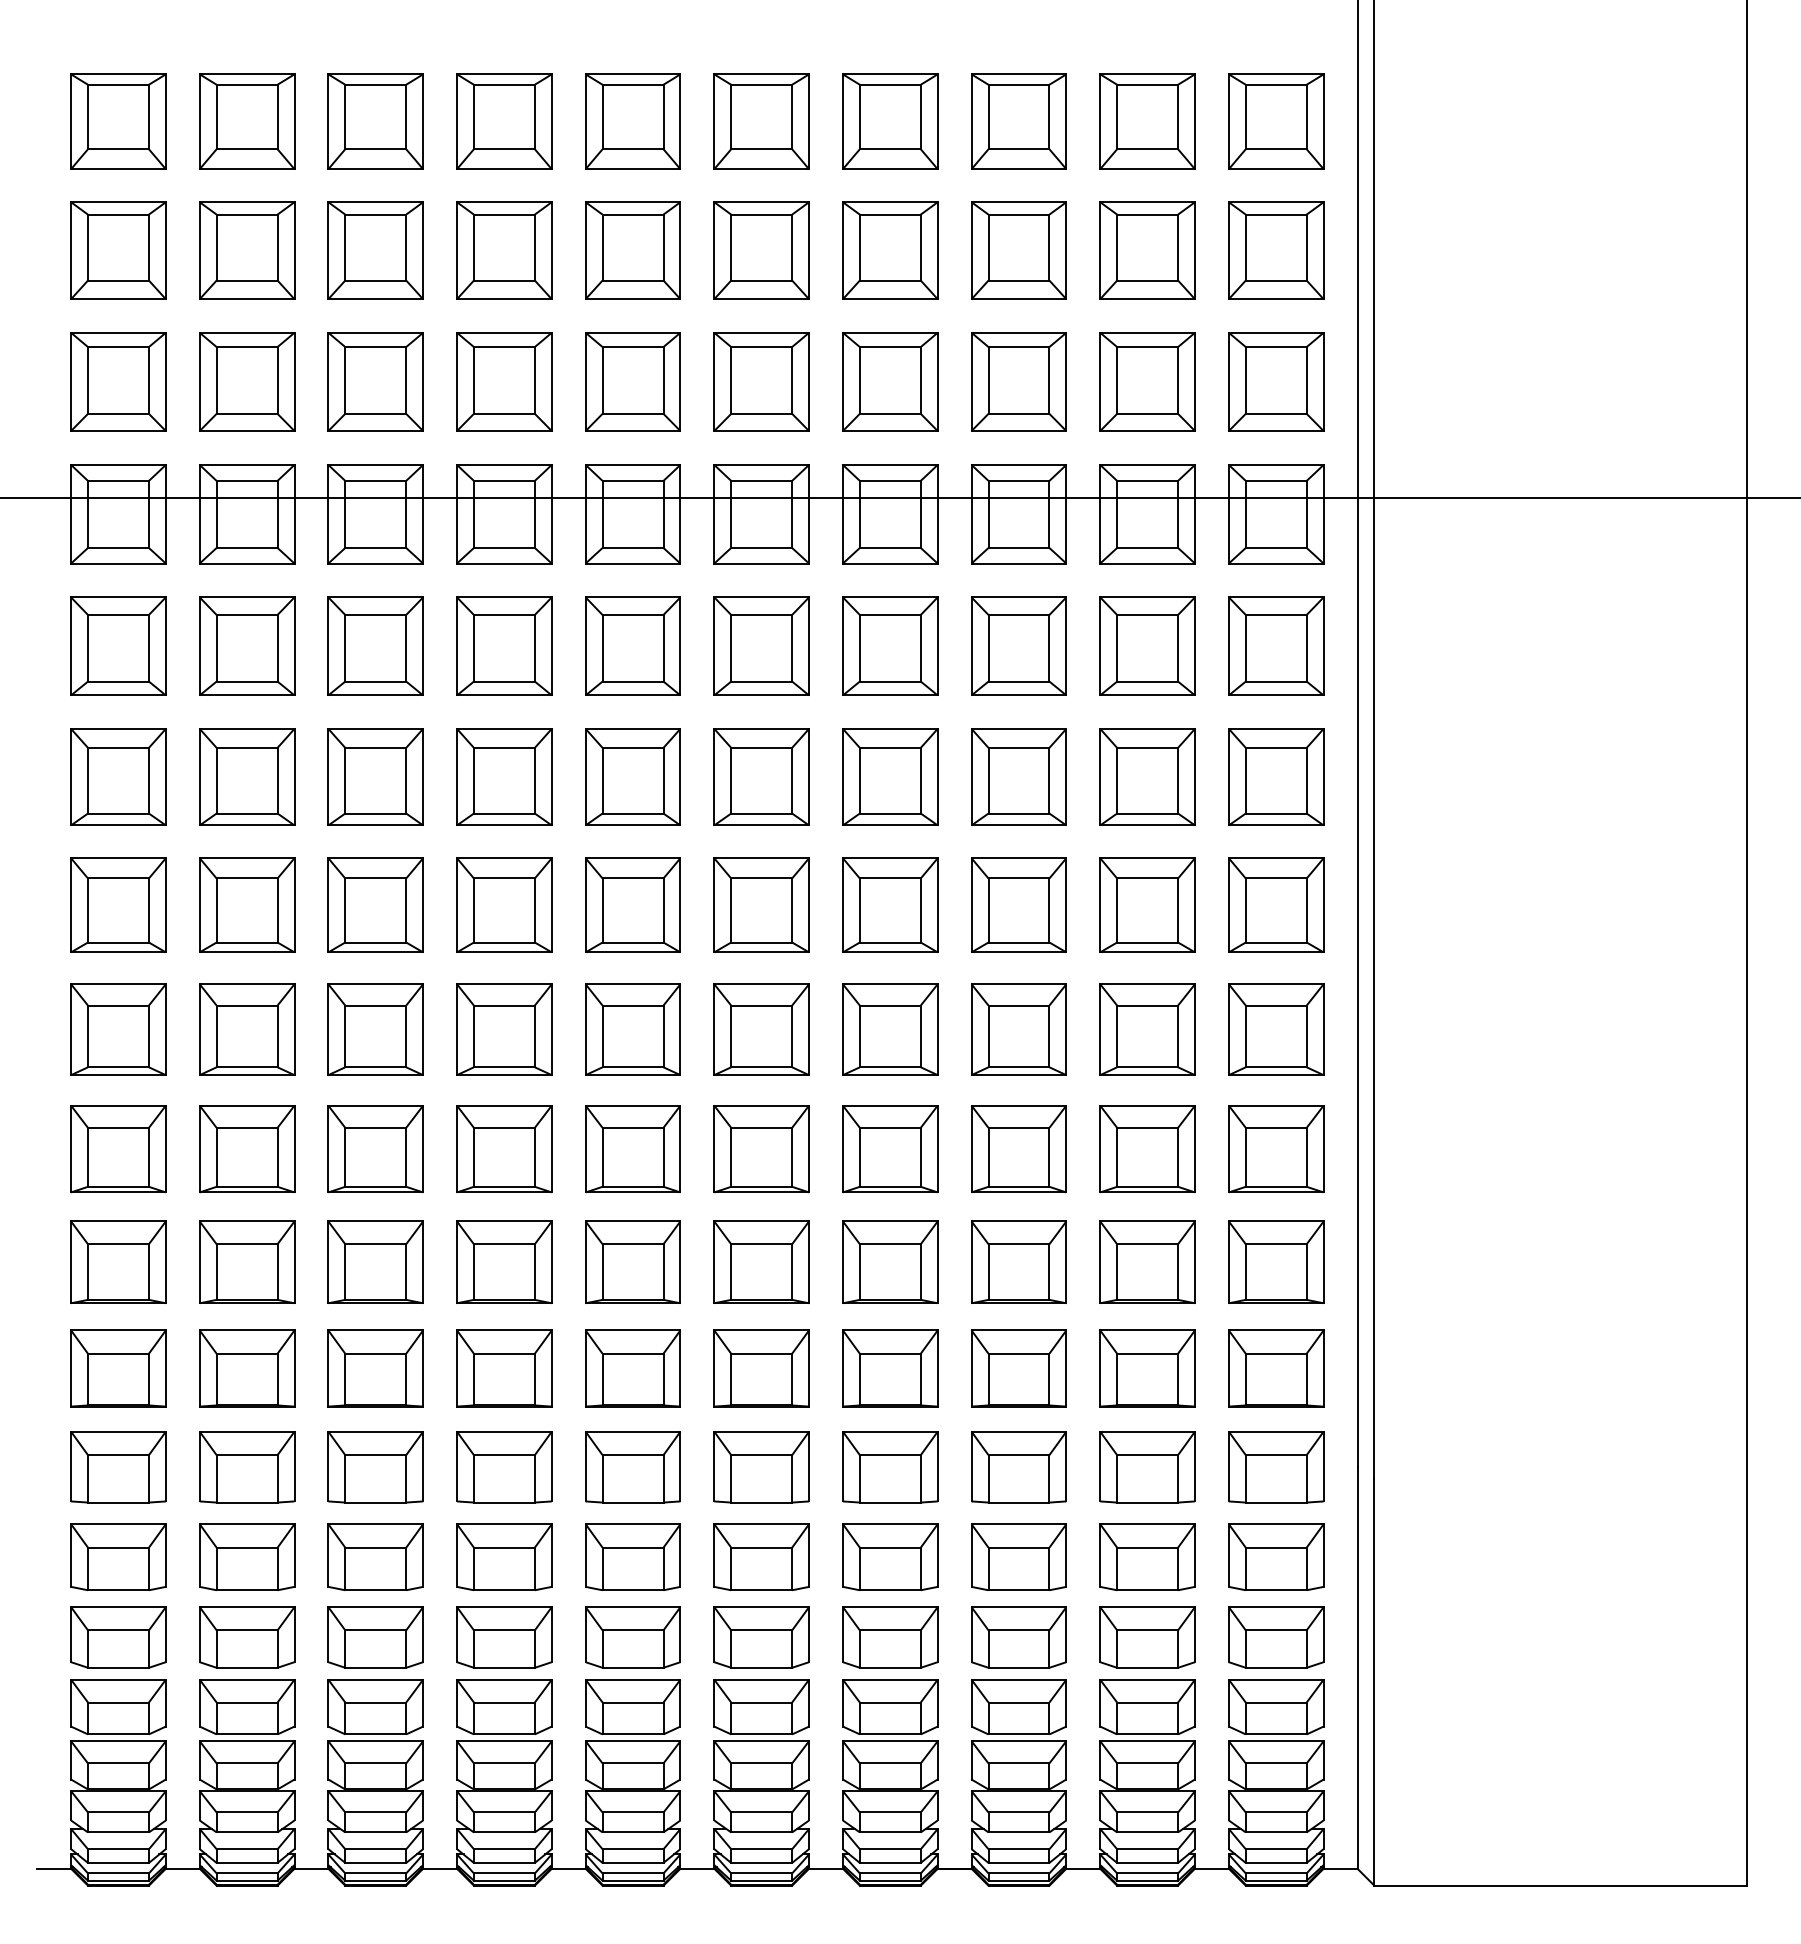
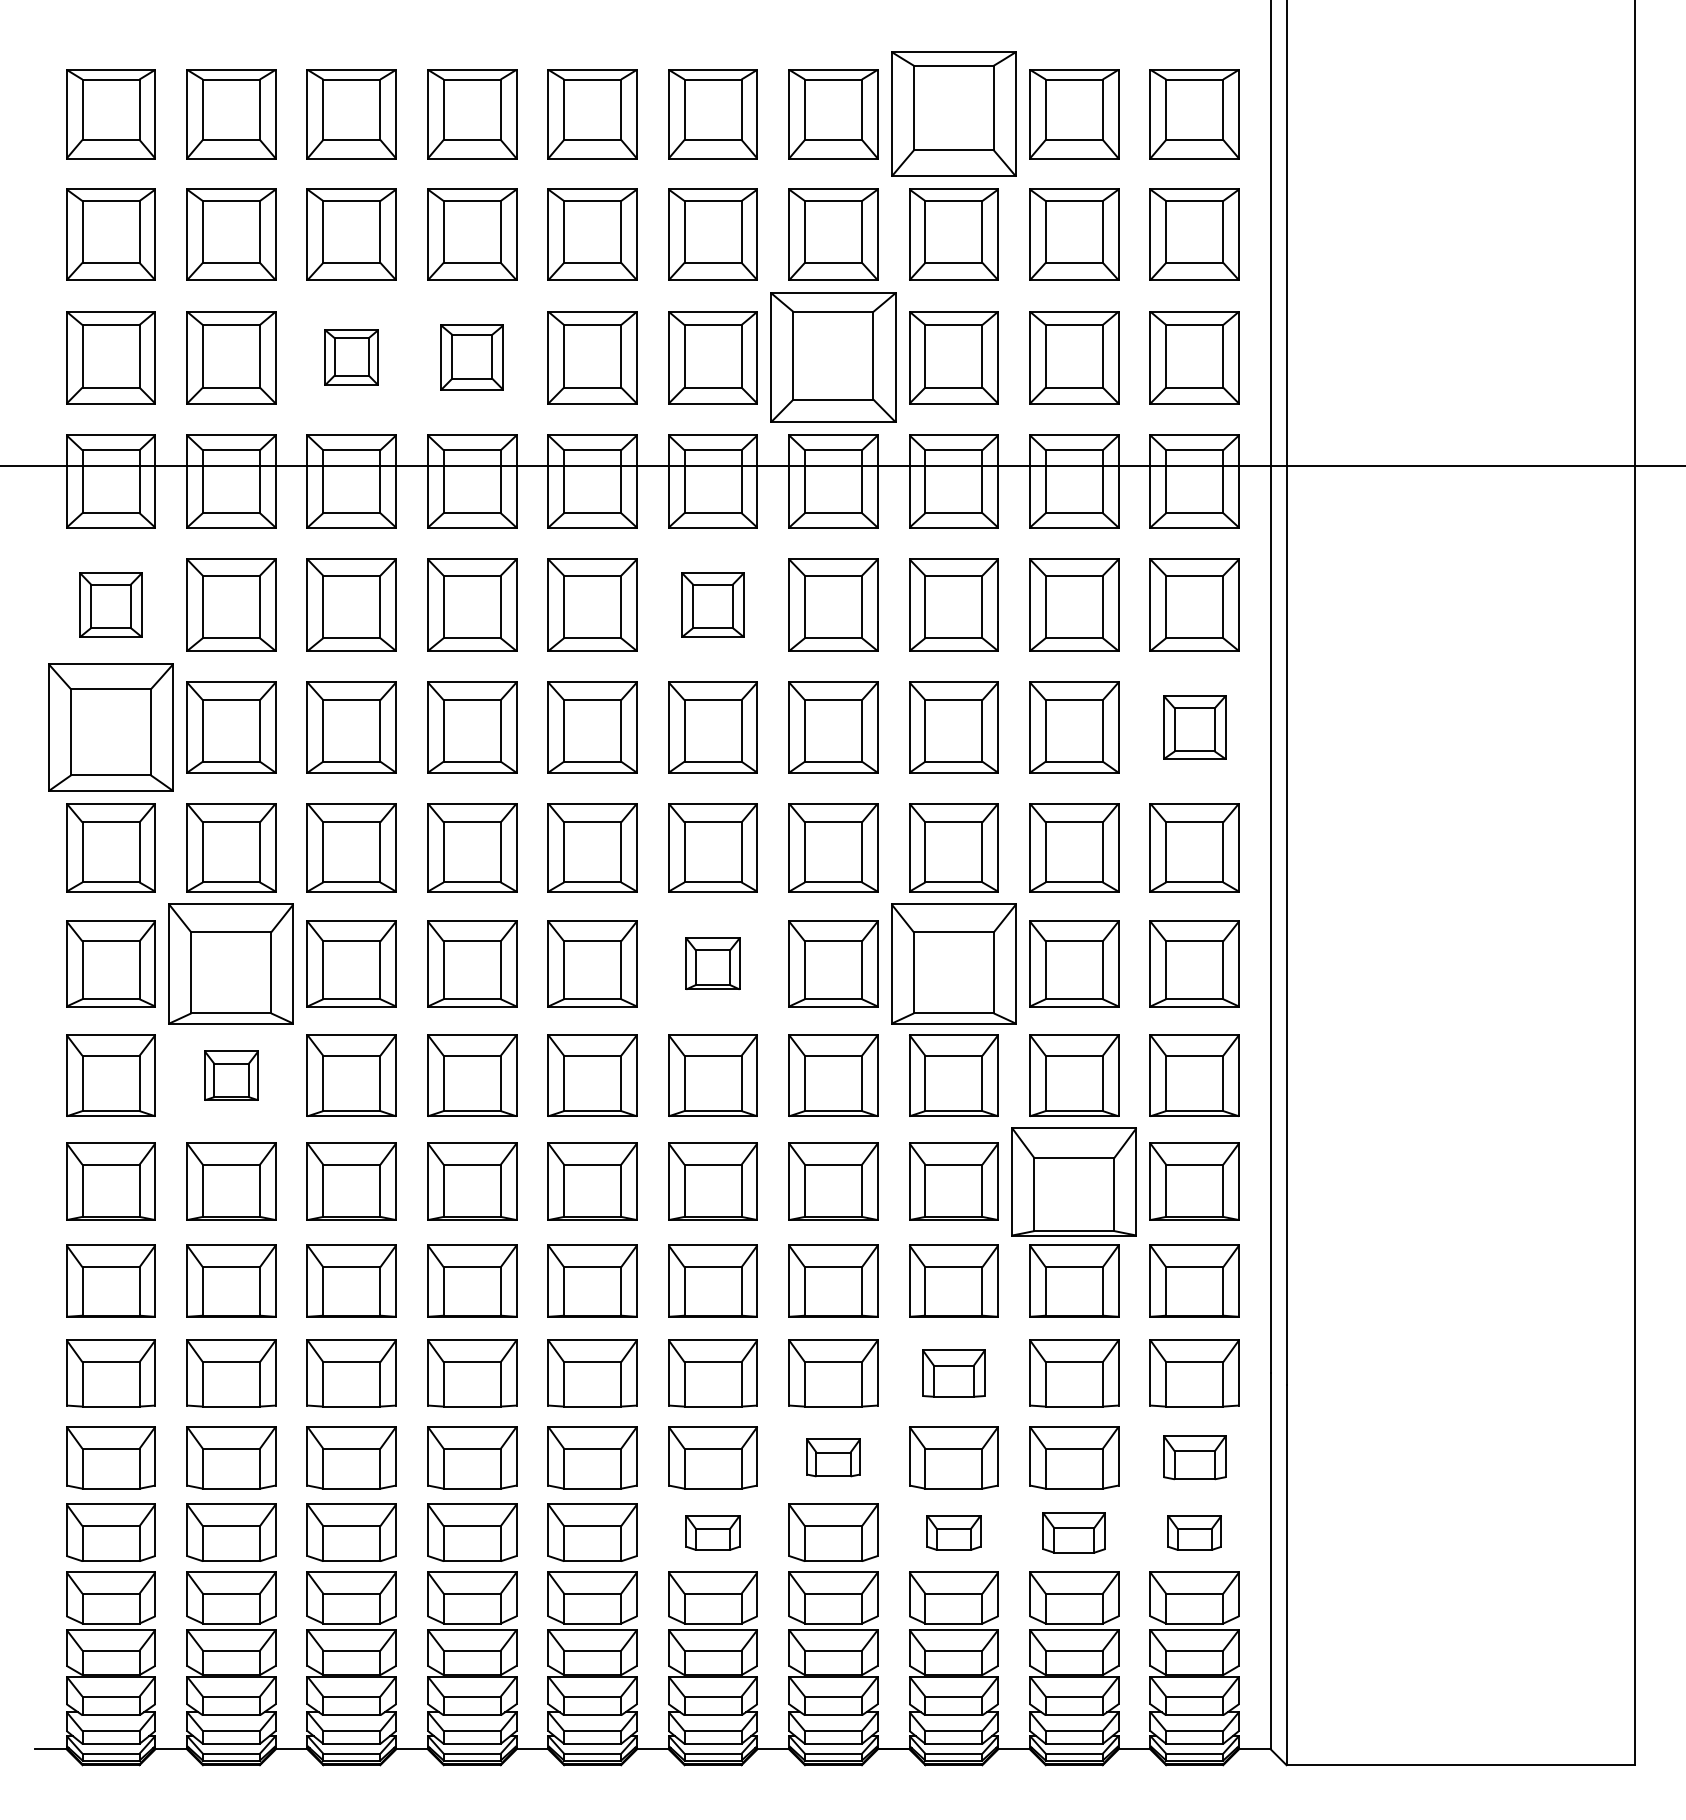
part: (1018, 121) -> (953, 113), size x1.4
part: (375, 381) -> (351, 357), size x0.6
part: (504, 381) -> (472, 357), size x0.7
part: (890, 381) -> (833, 357), size x1.4
part: (118, 645) -> (111, 604), size x0.7
part: (761, 645) -> (712, 604), size x0.7
part: (118, 776) -> (111, 727), size x1.4
part: (1276, 776) -> (1194, 727), size x0.7
part: (247, 1029) -> (231, 963), size x1.4
part: (761, 1029) -> (712, 963), size x0.6
part: (1018, 1029) -> (953, 963), size x1.4
part: (247, 1149) -> (231, 1076), size x0.6
part: (1147, 1261) -> (1074, 1180), size x1.4
part: (1018, 1467) -> (953, 1373), size x0.7
part: (1276, 1556) -> (1194, 1457), size x0.7
part: (890, 1557) -> (833, 1458), size x0.6
part: (761, 1637) -> (712, 1532), size x0.6
part: (1018, 1637) -> (953, 1532), size x0.6
part: (1147, 1637) -> (1074, 1532), size x0.7
part: (1276, 1637) -> (1194, 1532), size x0.6

